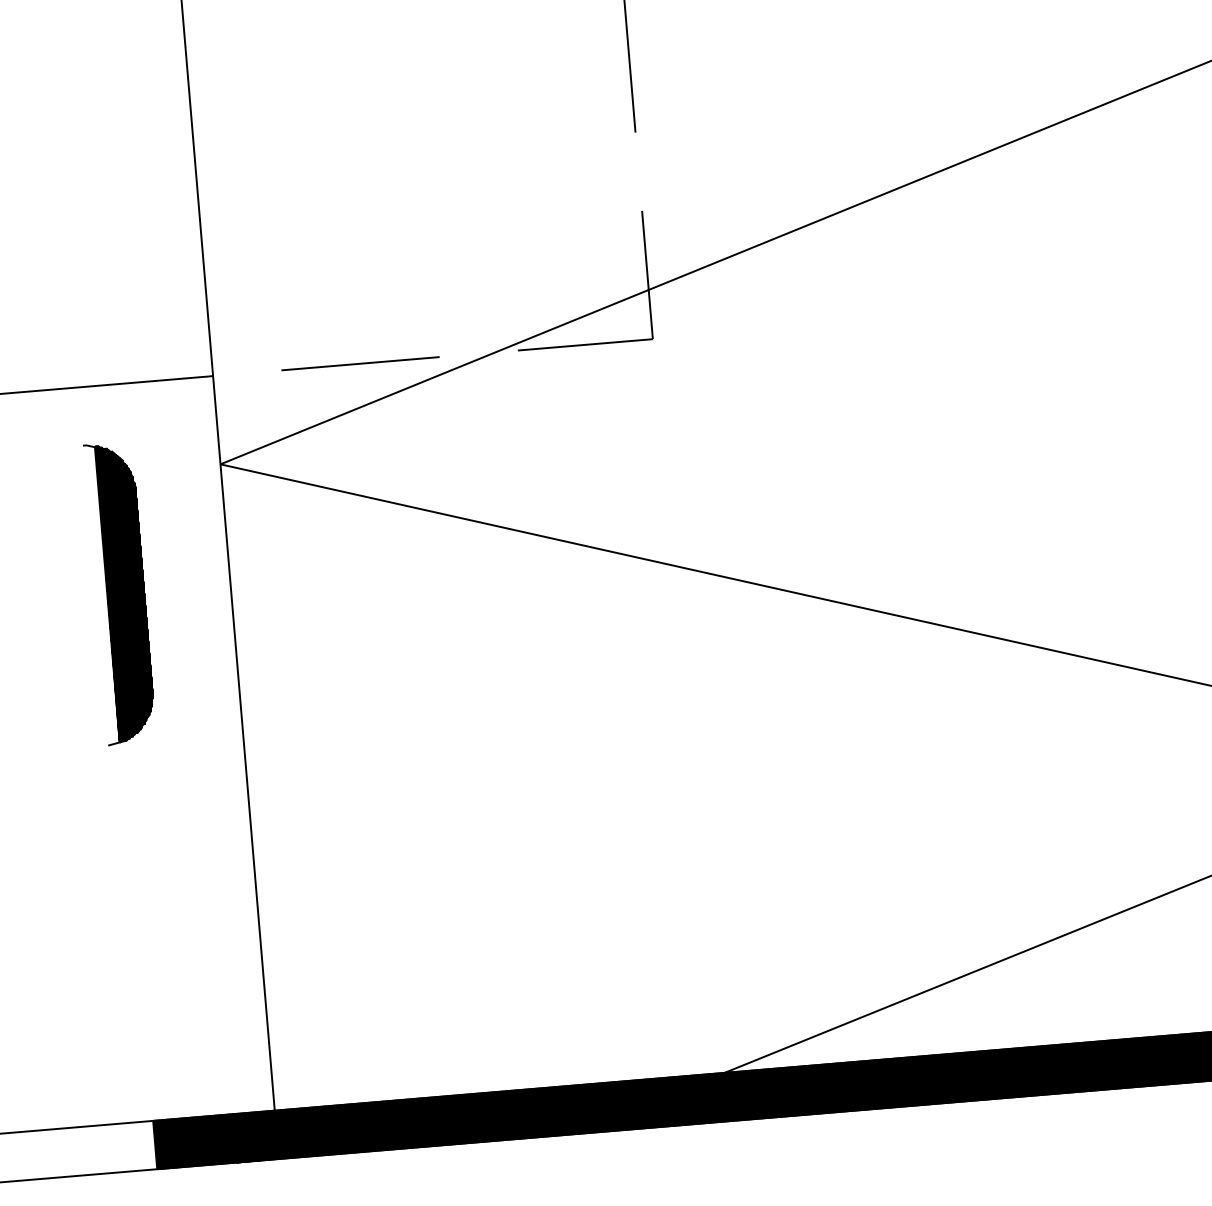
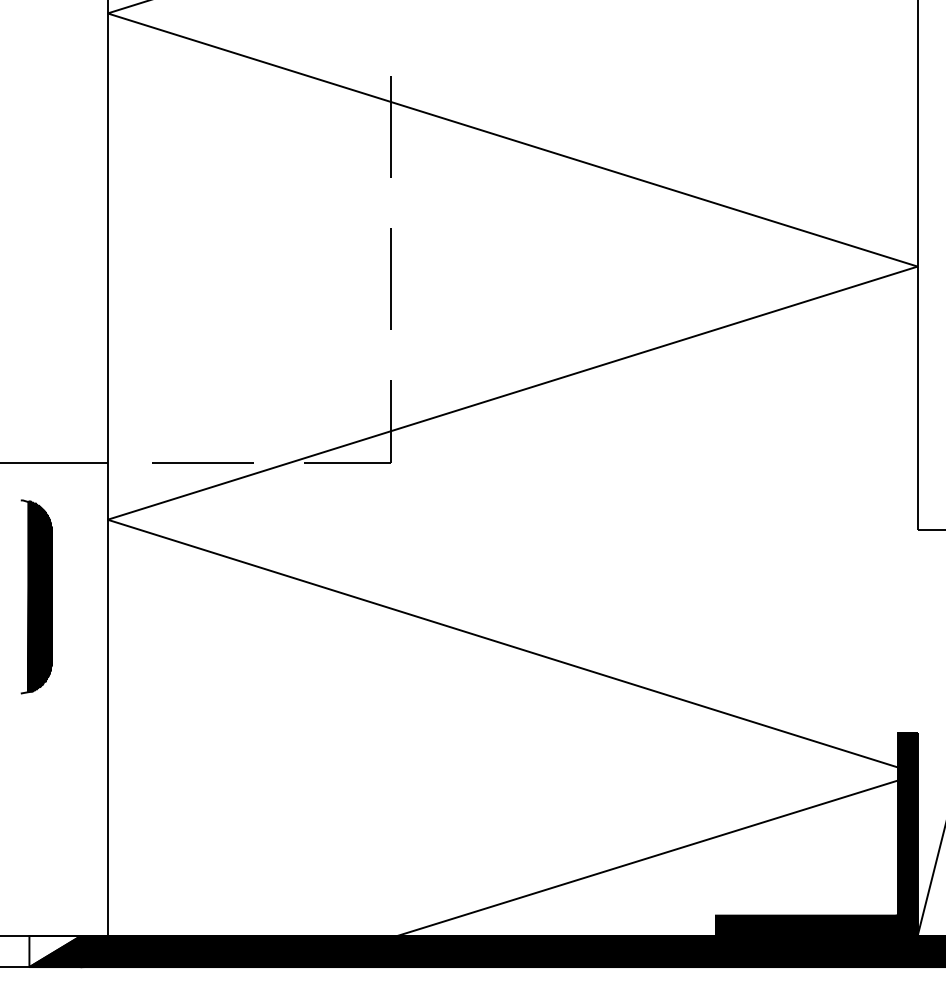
fill: (194, 1141) -> (54, 951), removed

